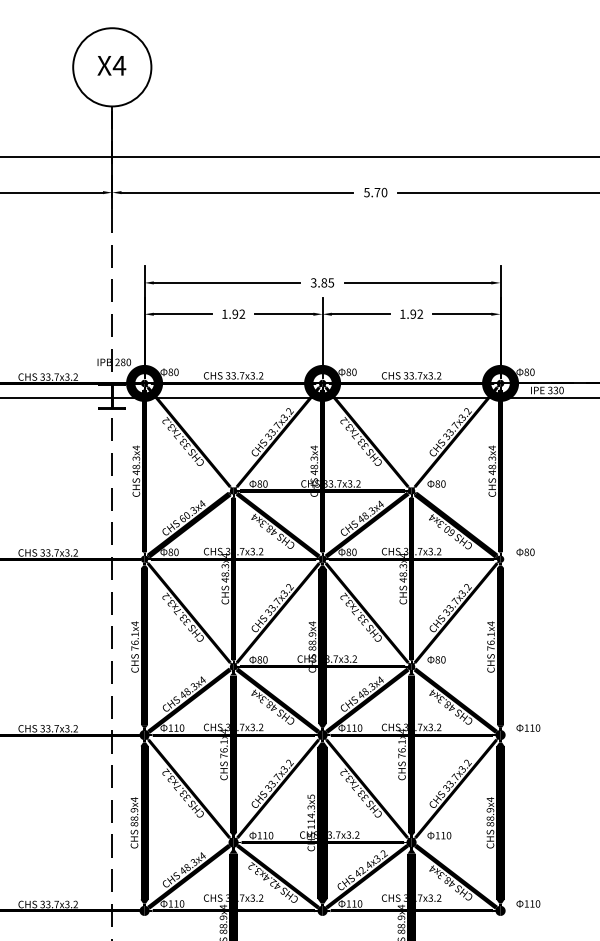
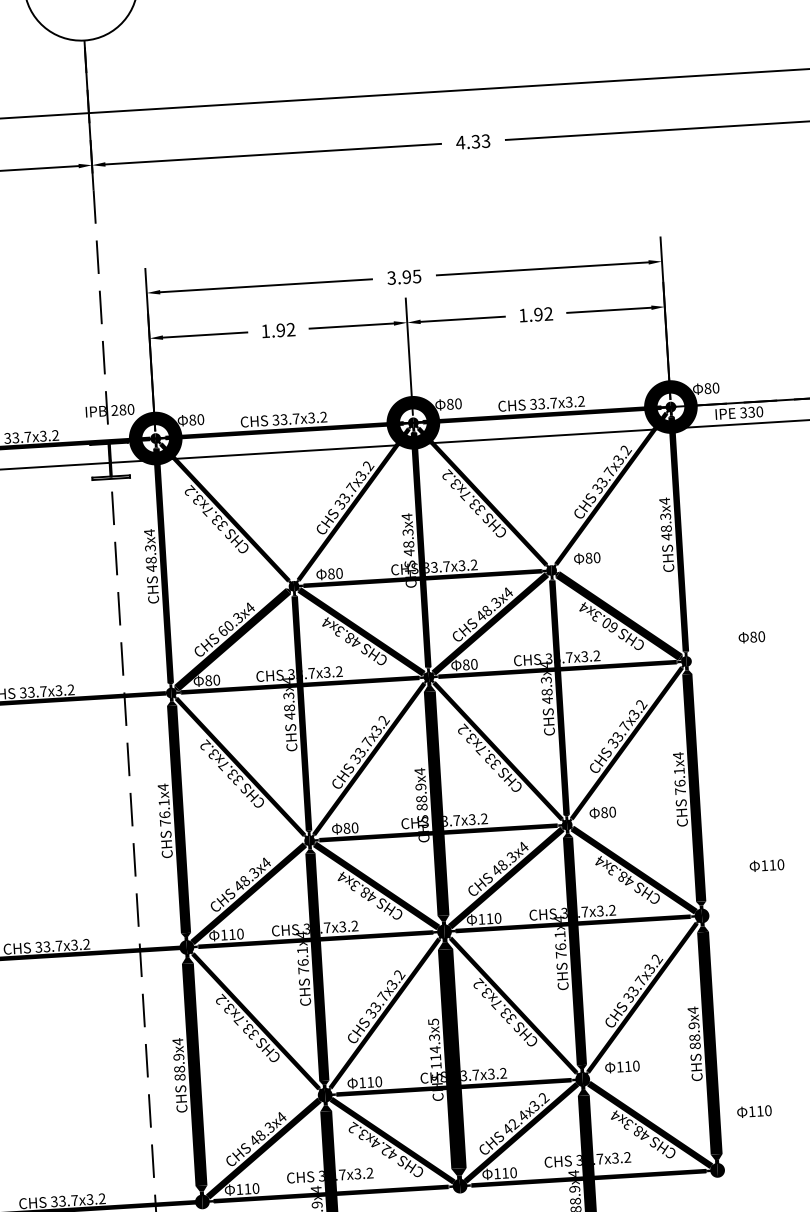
text: (375, 192) -> (473, 141), 5.70 -> 4.33
text: (324, 282) -> (407, 276), 3.85 -> 3.95
text: (525, 552) -> (751, 637), moved
text: (528, 727) -> (767, 864), moved
text: (528, 903) -> (754, 1110), moved

